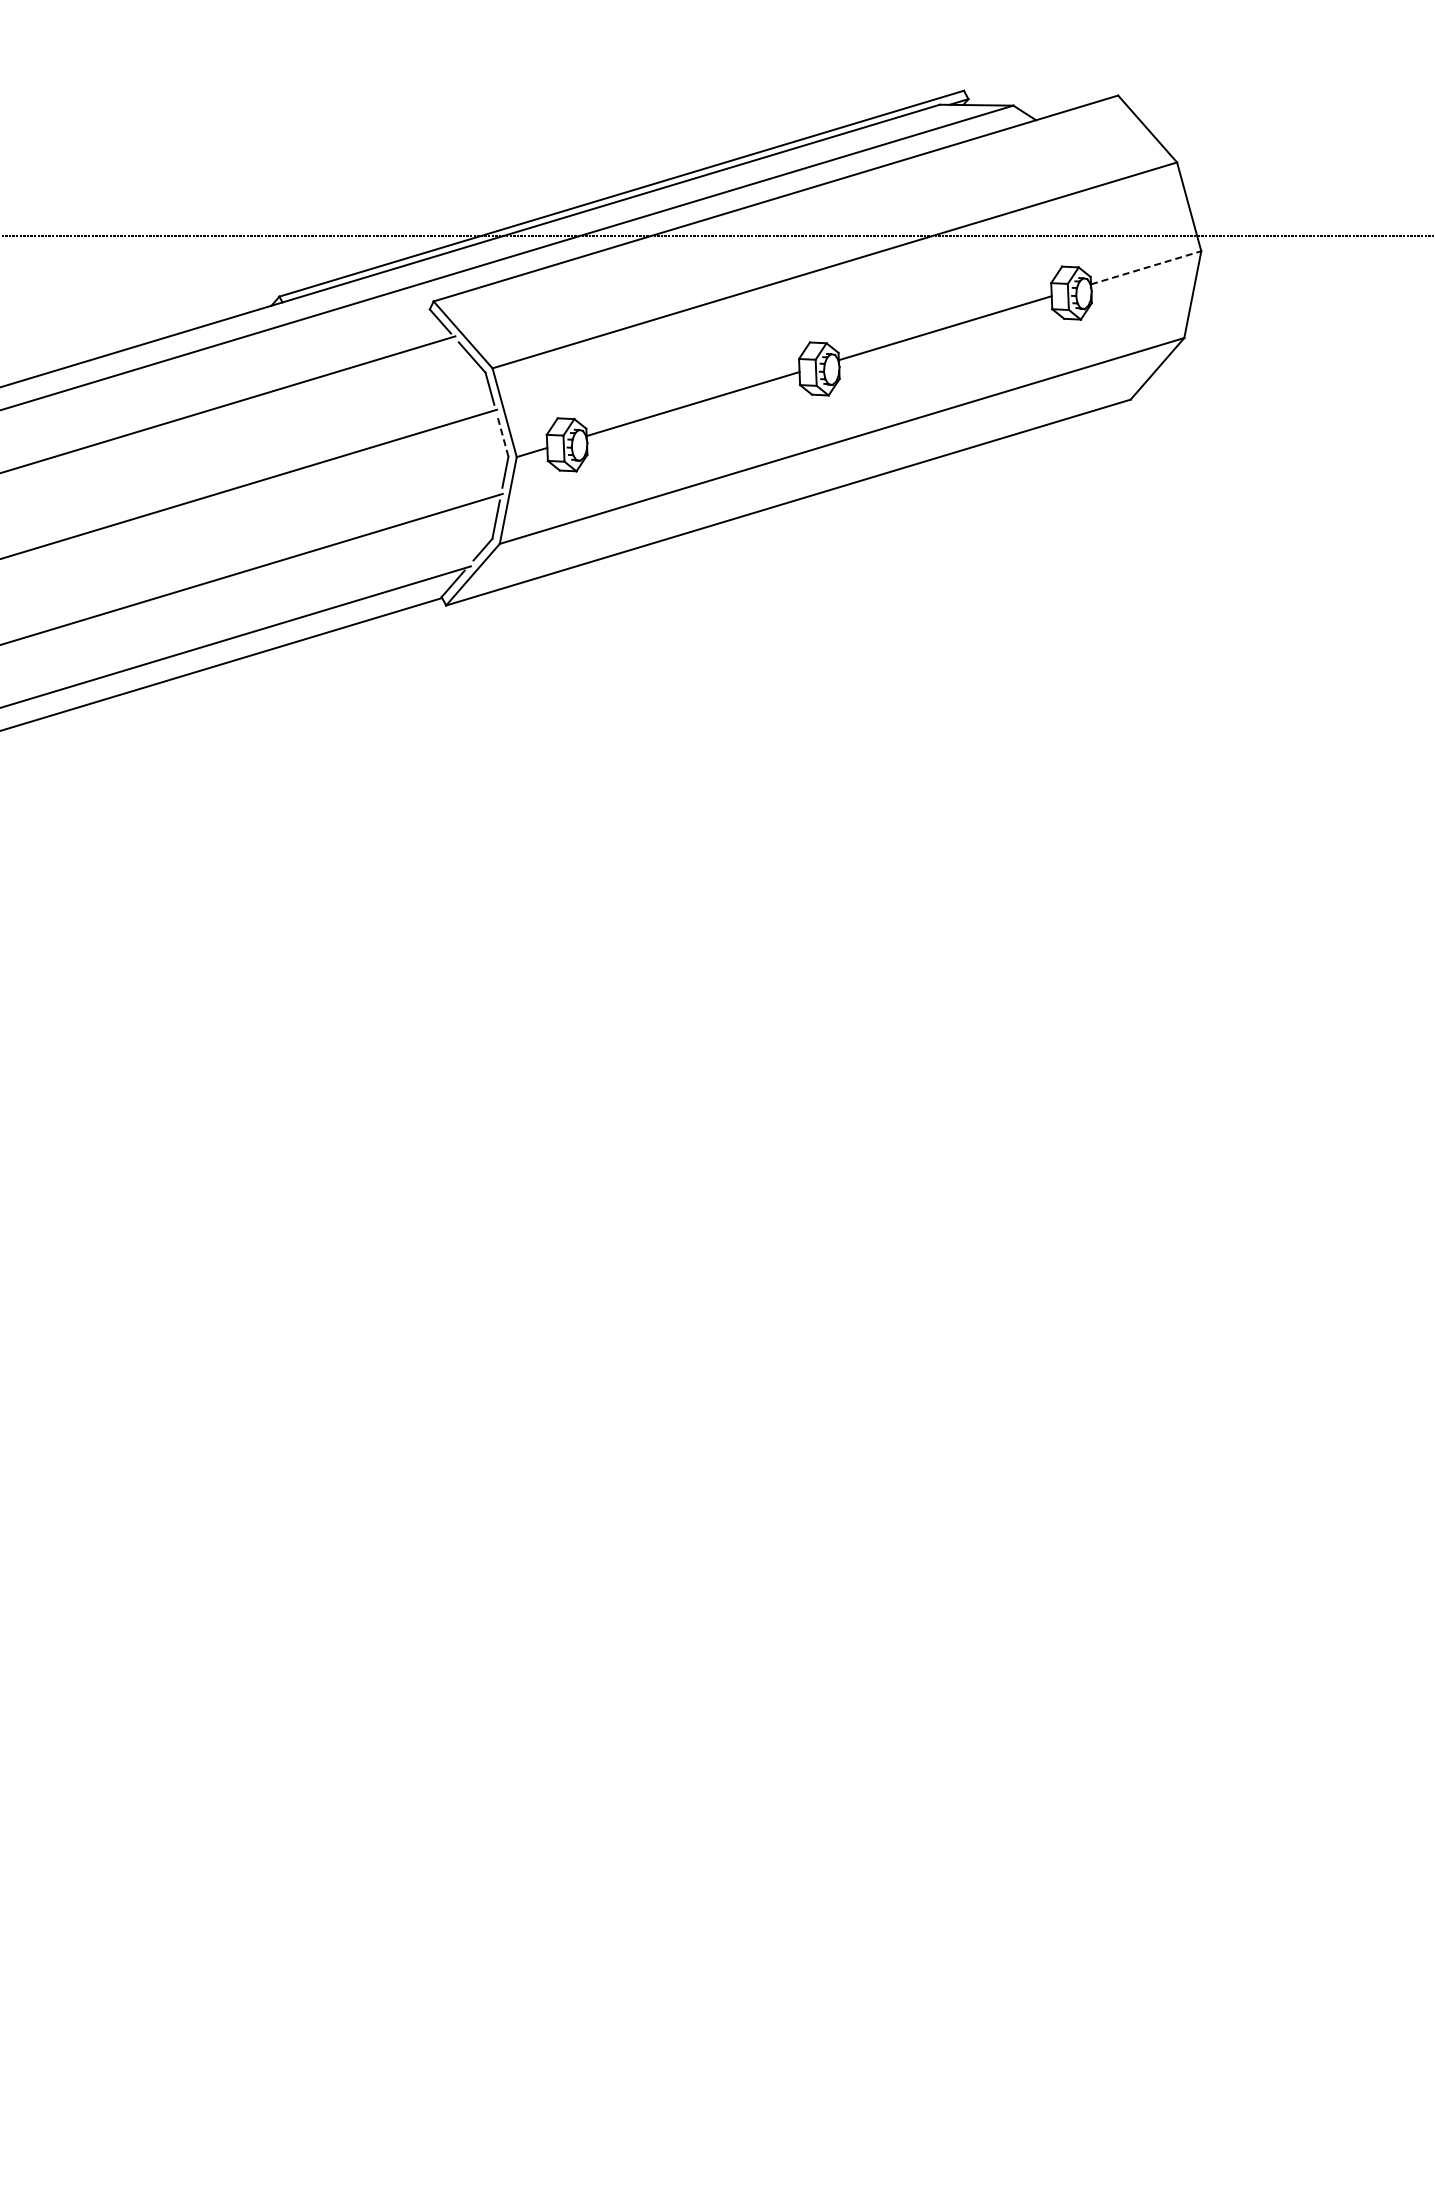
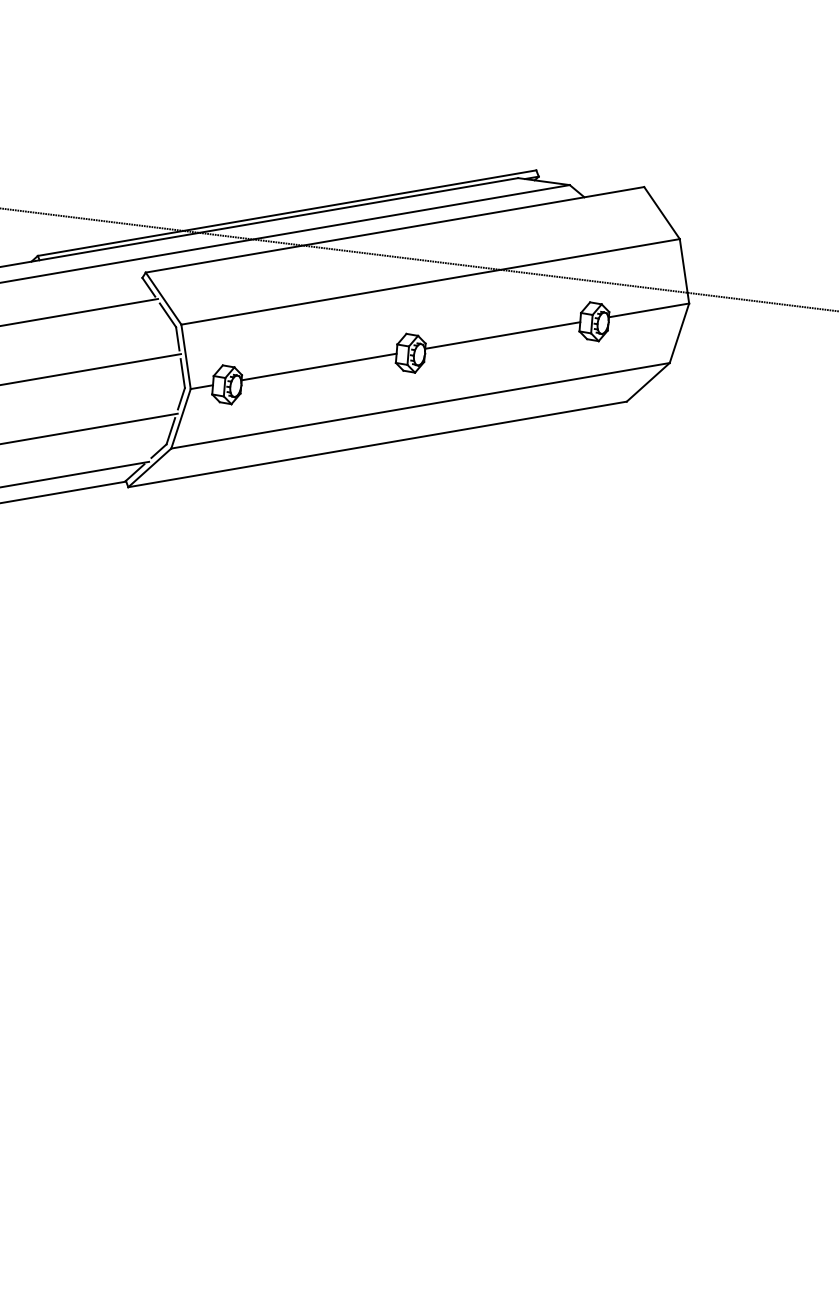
line: (1146, 267) -> (649, 310), dashed -> solid
line: (503, 436) -> (183, 373), dashed -> solid

